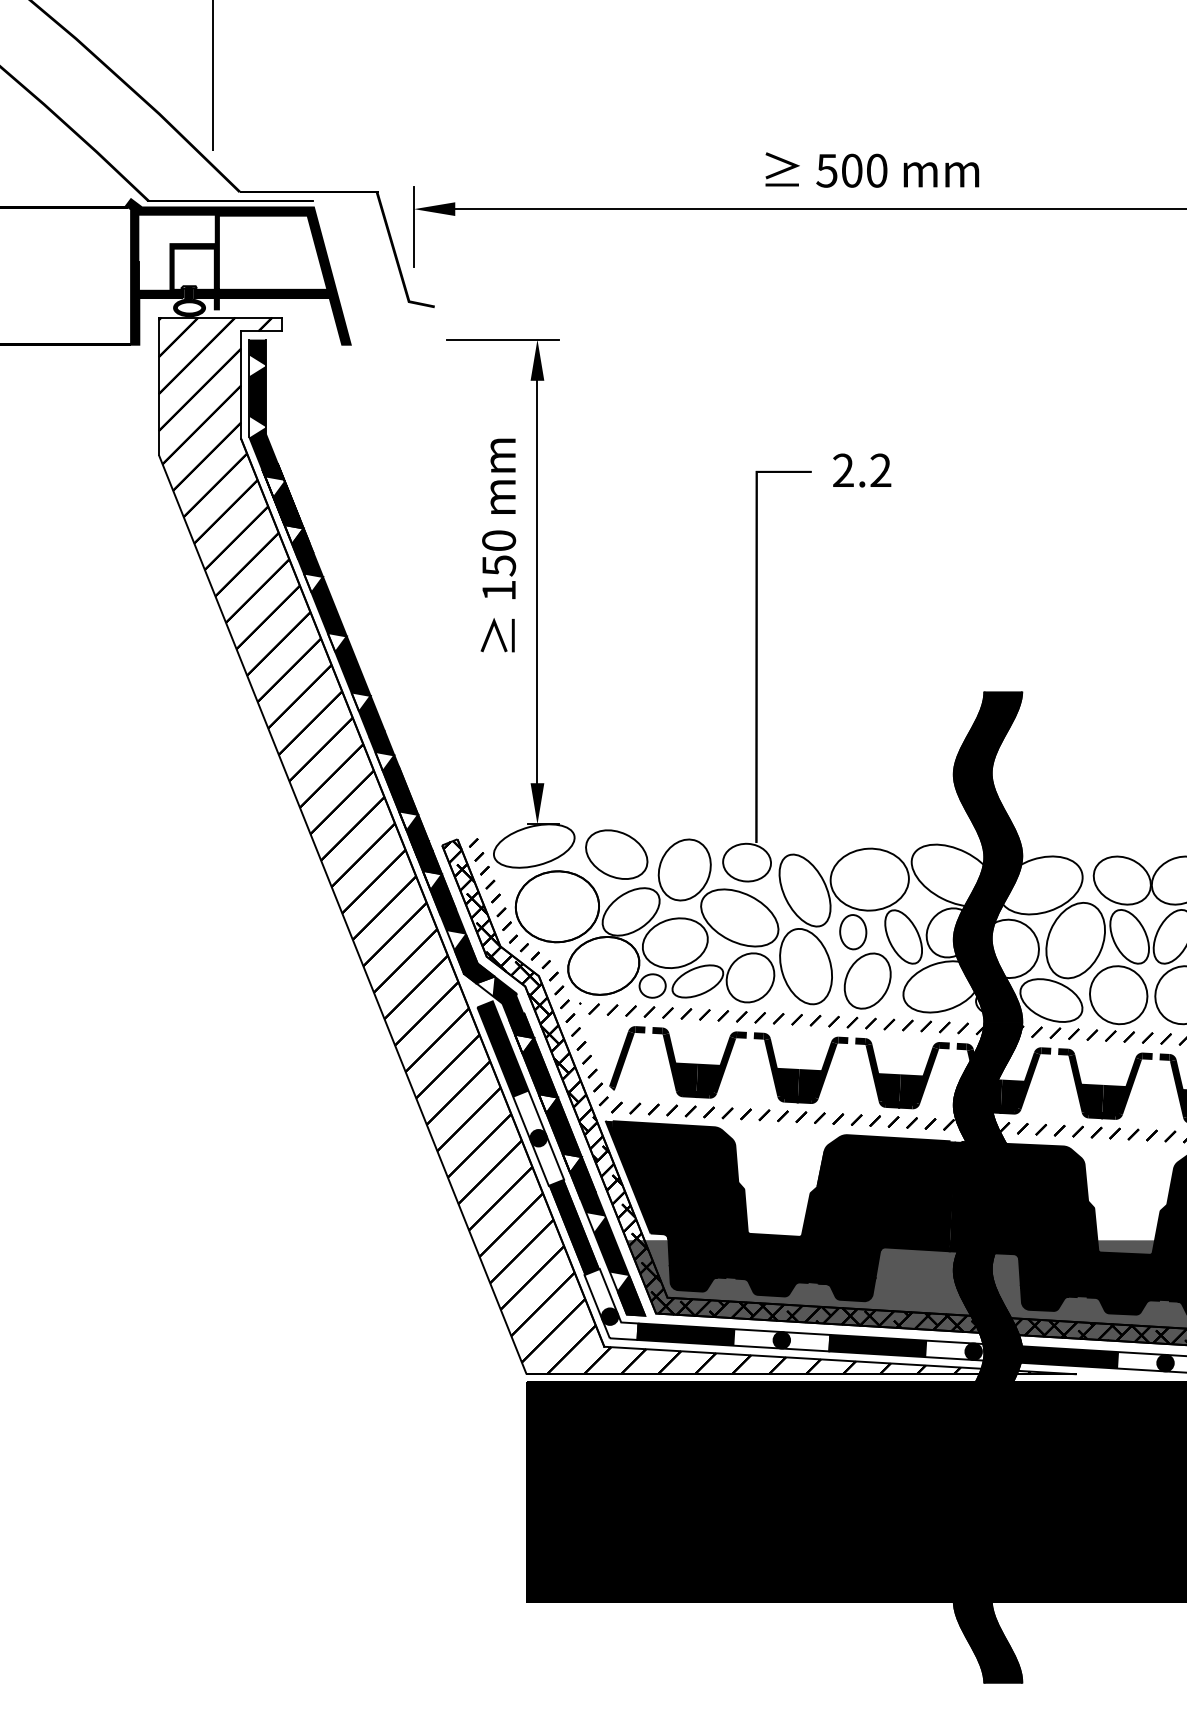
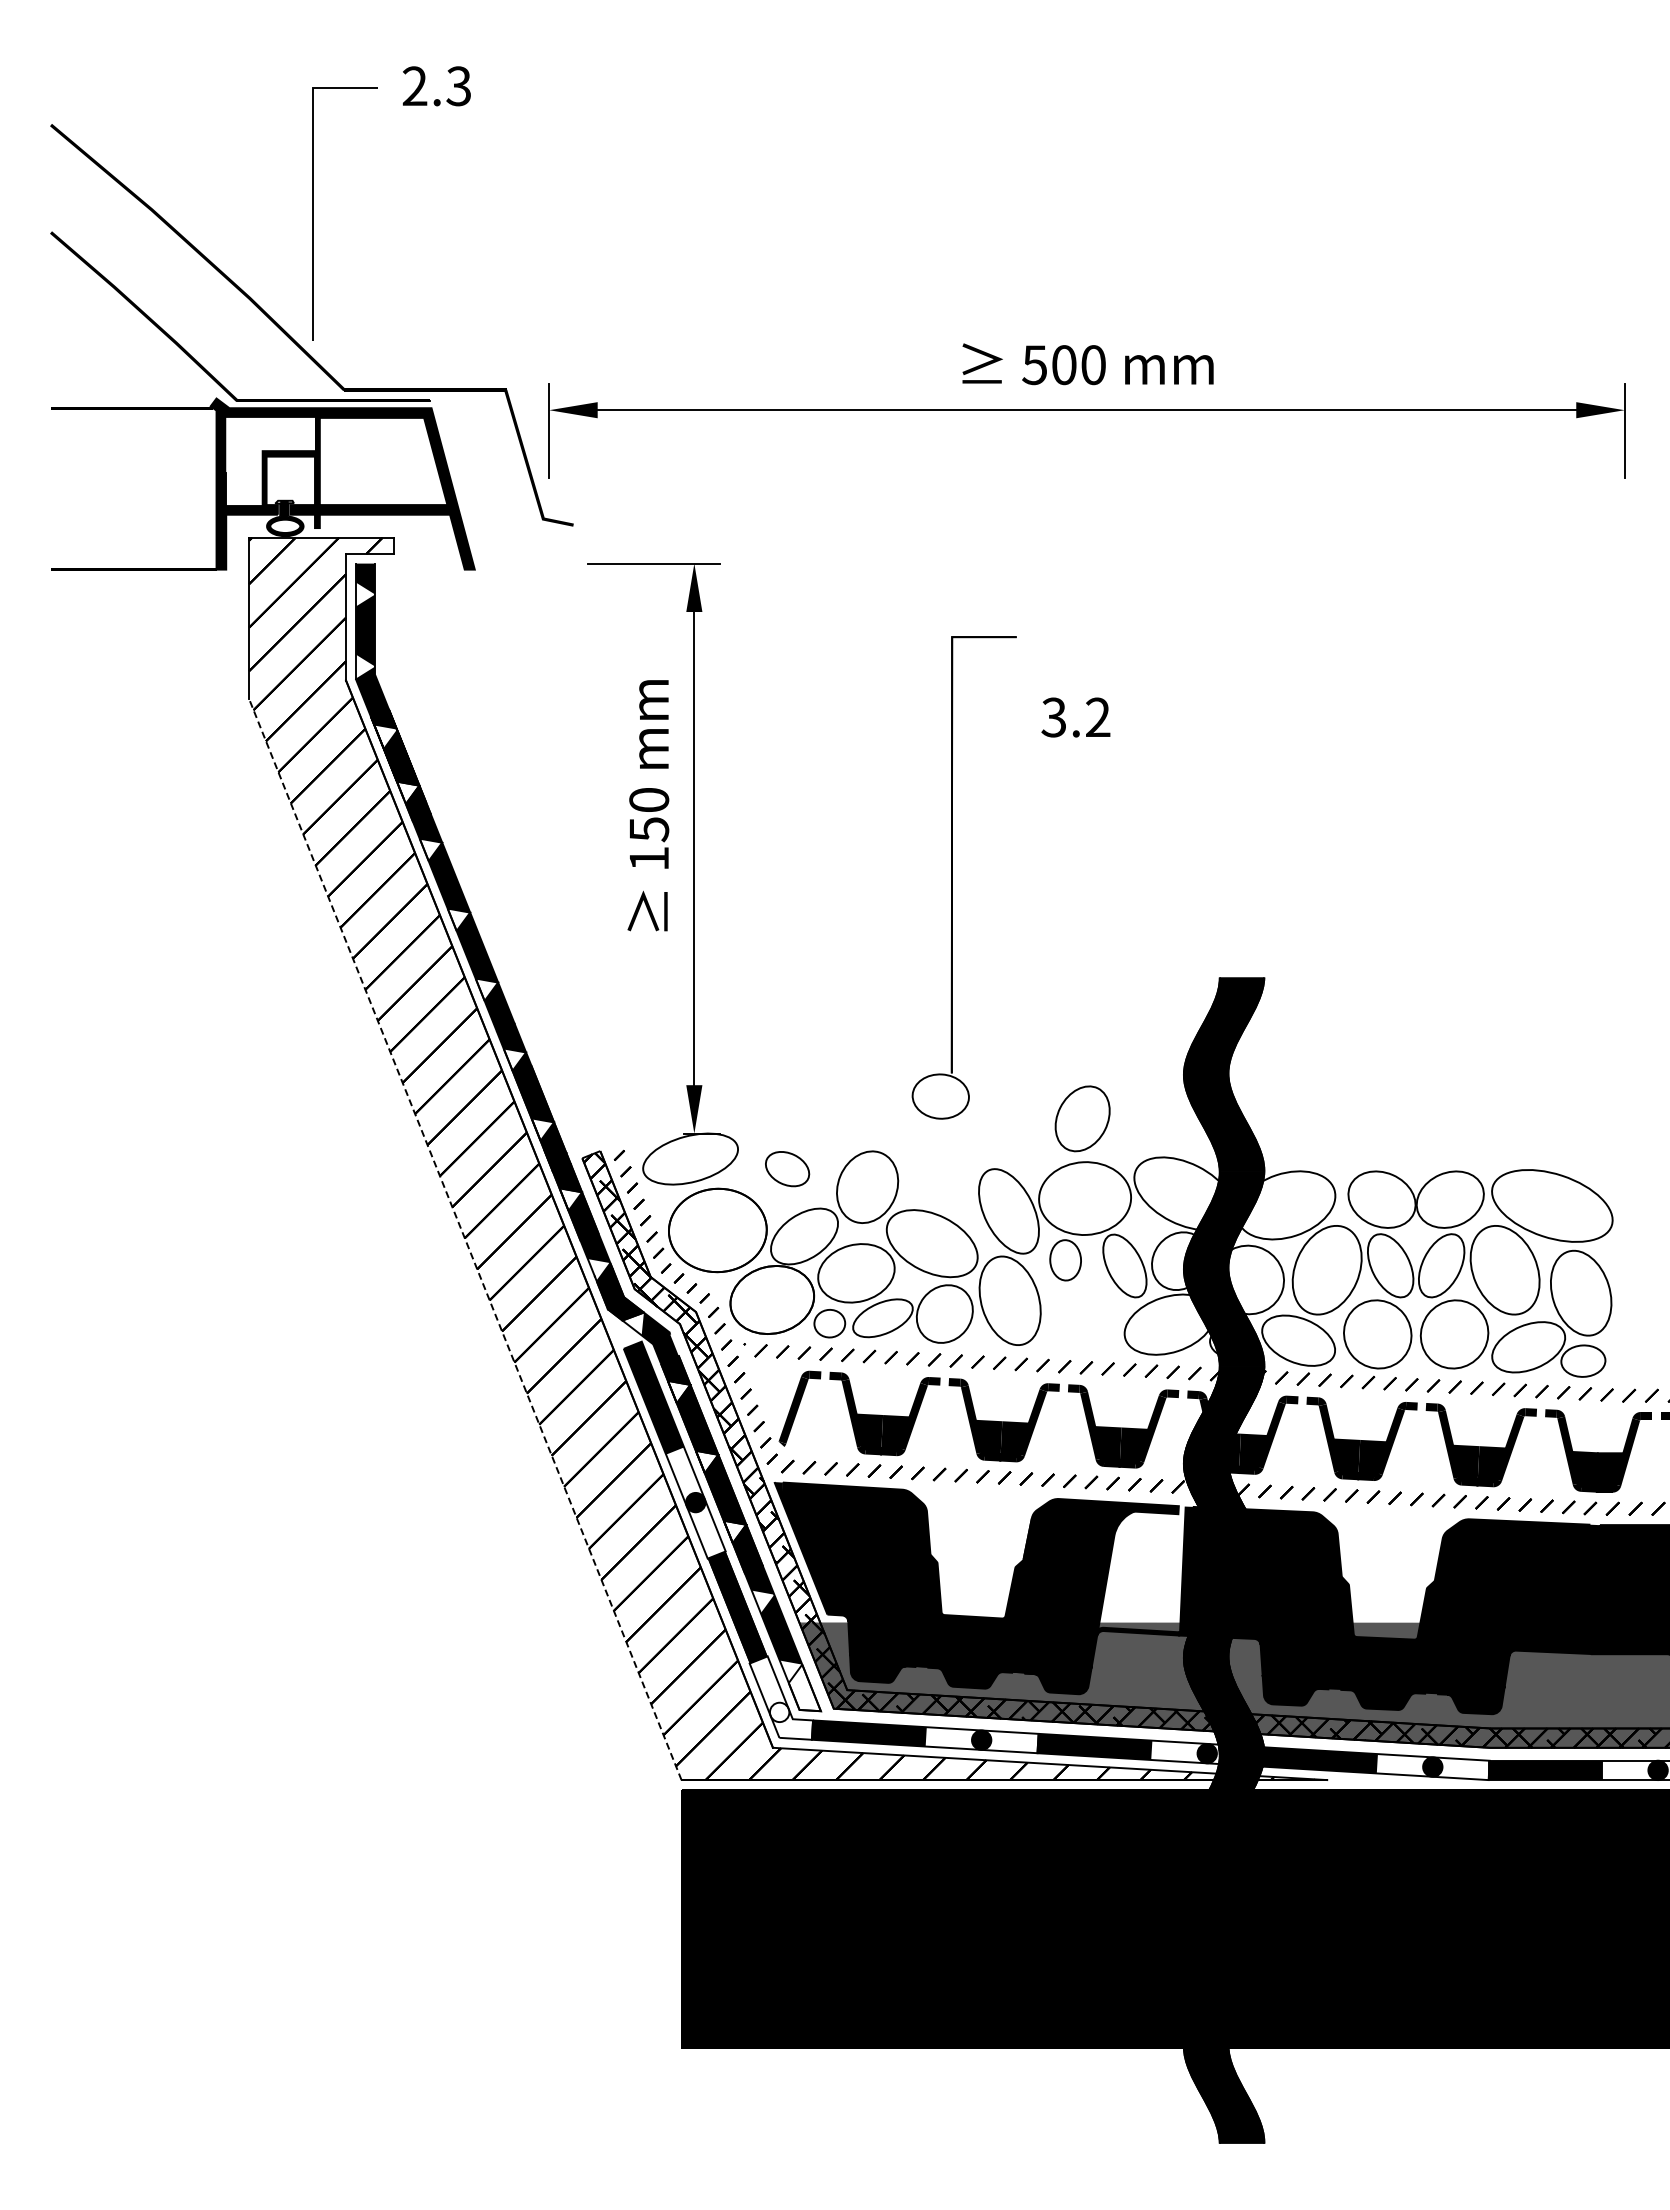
text: (842, 470) -> (1053, 717), 2.2 -> 3.2
part: (757, 676) -> (952, 877), moved
part: (616, 854) -> (787, 1168), size x0.6
line: (342, 914) -> (465, 1239), solid -> dashed
part: (867, 980) -> (1082, 1118), moved
fill: (917, 1195) -> (1141, 1569), removed
fill: (631, 1295) -> (804, 1687), removed
fill: (609, 1316) -> (779, 1712), removed

